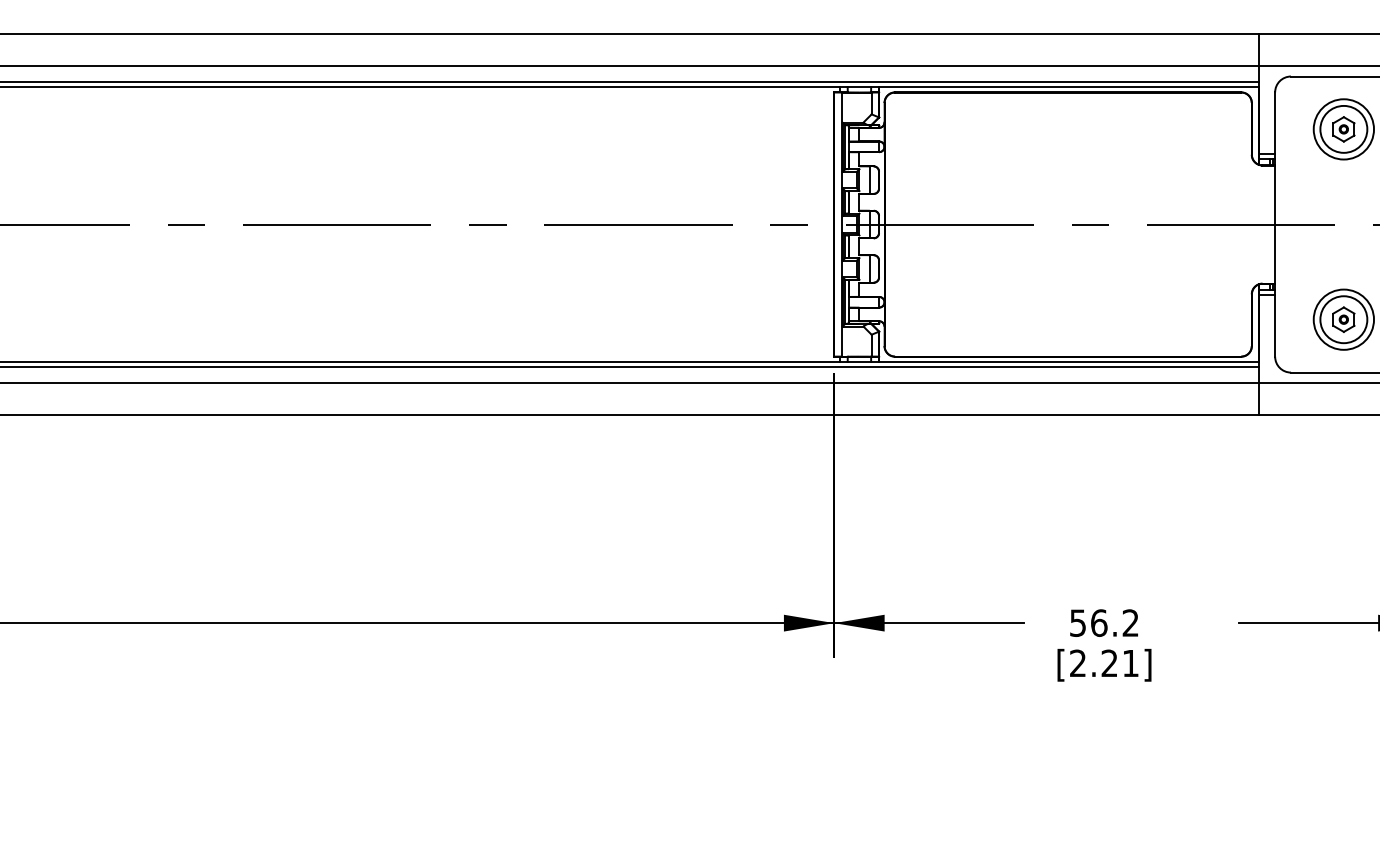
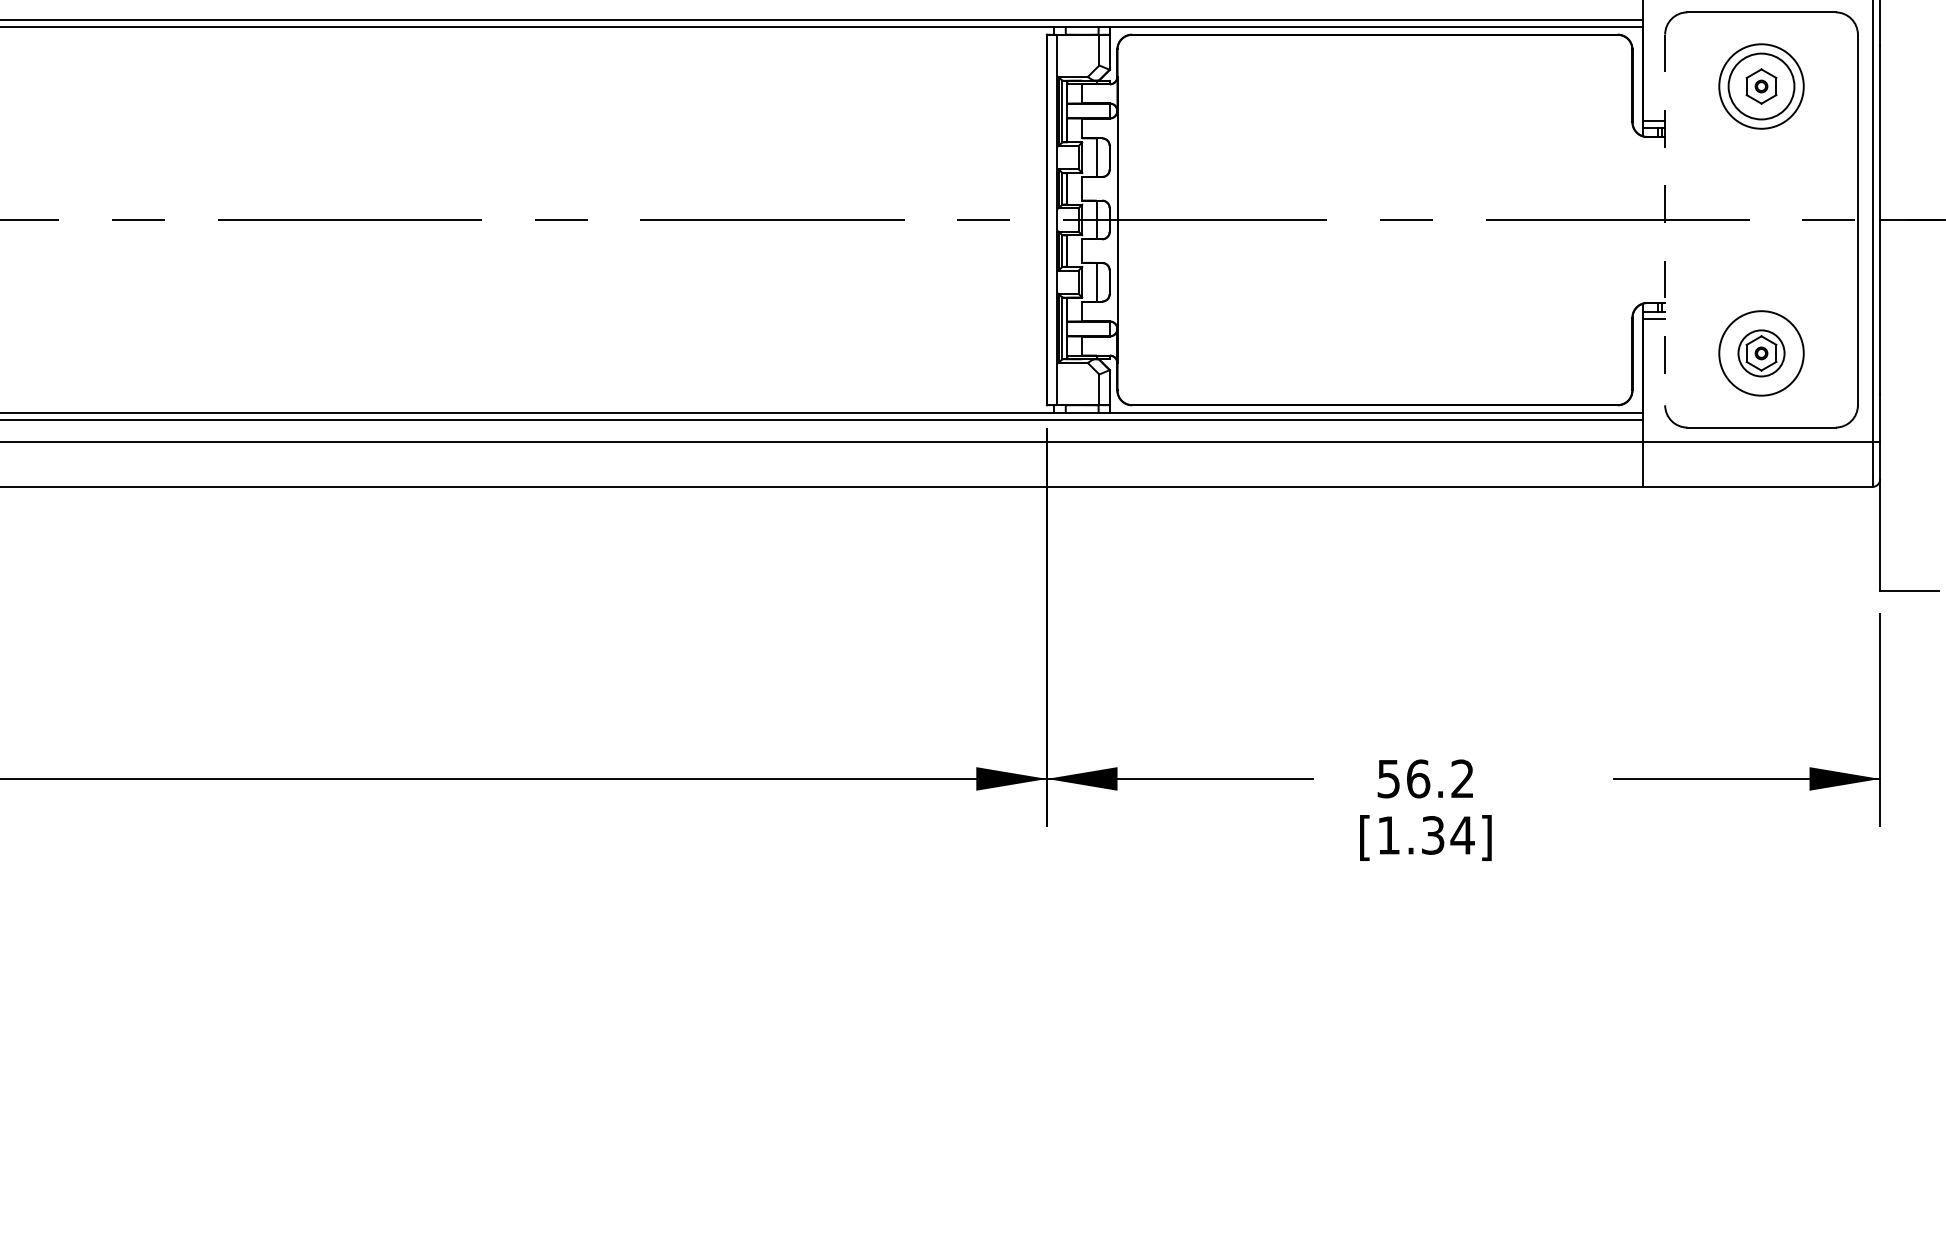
line: (1275, 224) -> (1665, 220), solid -> dashed
circle: (1343, 319) -> (1761, 353), size x0.7
text: (1104, 663) -> (1425, 835), [2.21] -> [1.34]

